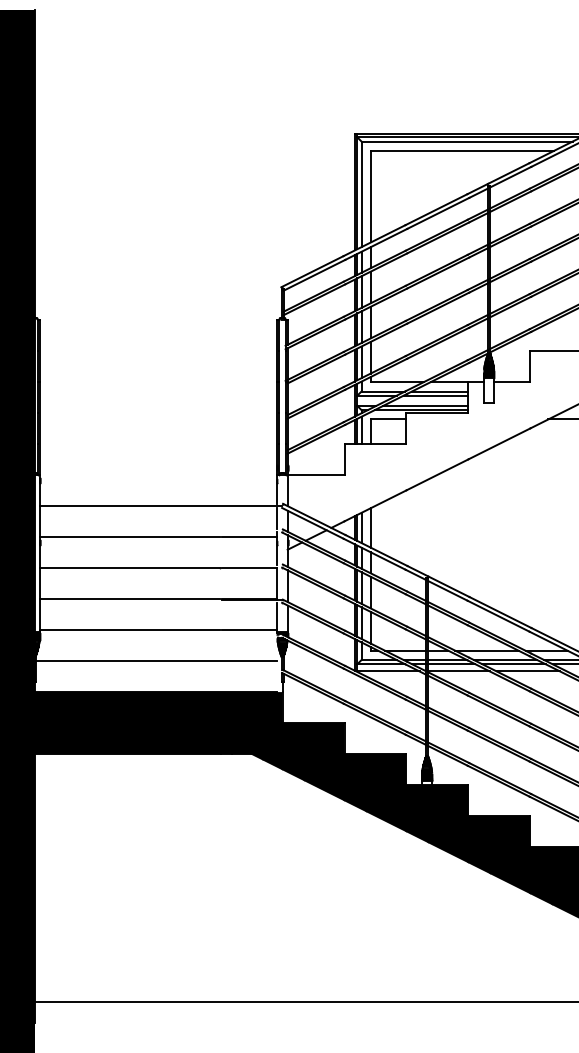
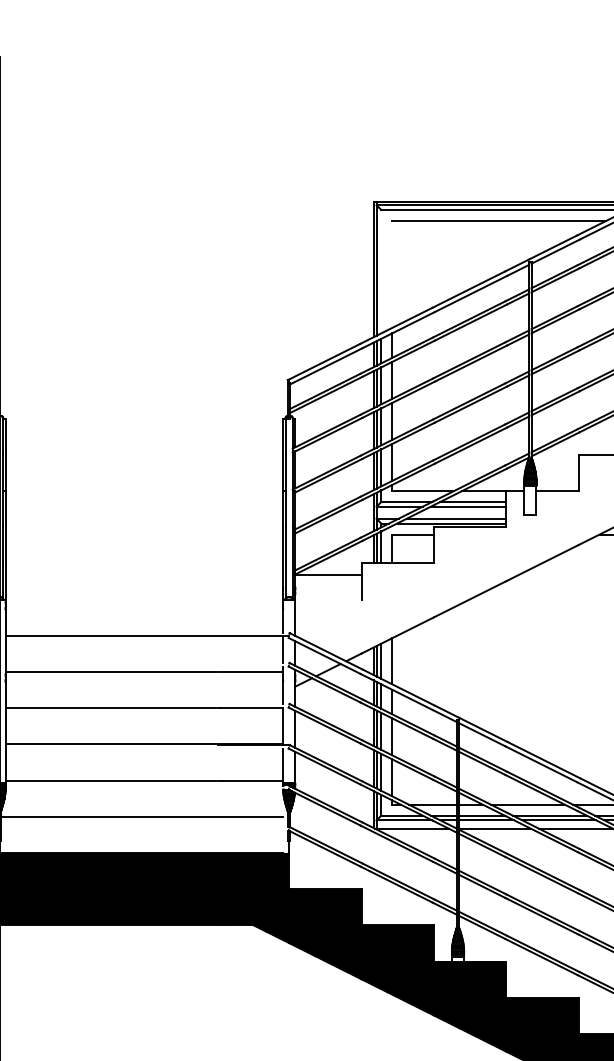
line: (361, 194) -> (381, 271), removed
line: (370, 196) -> (391, 274), removed
line: (315, 475) -> (327, 575), moved

